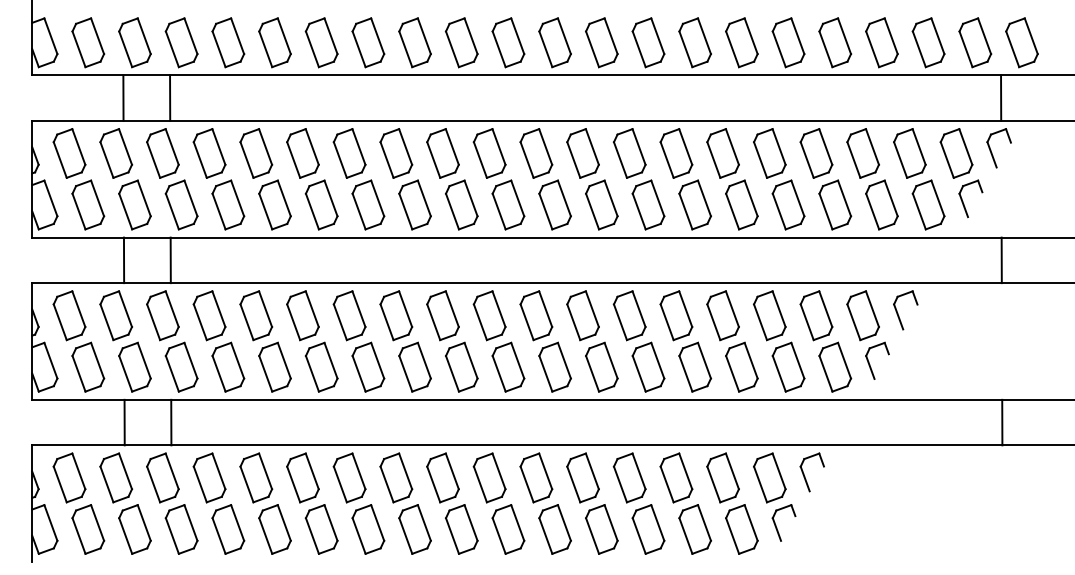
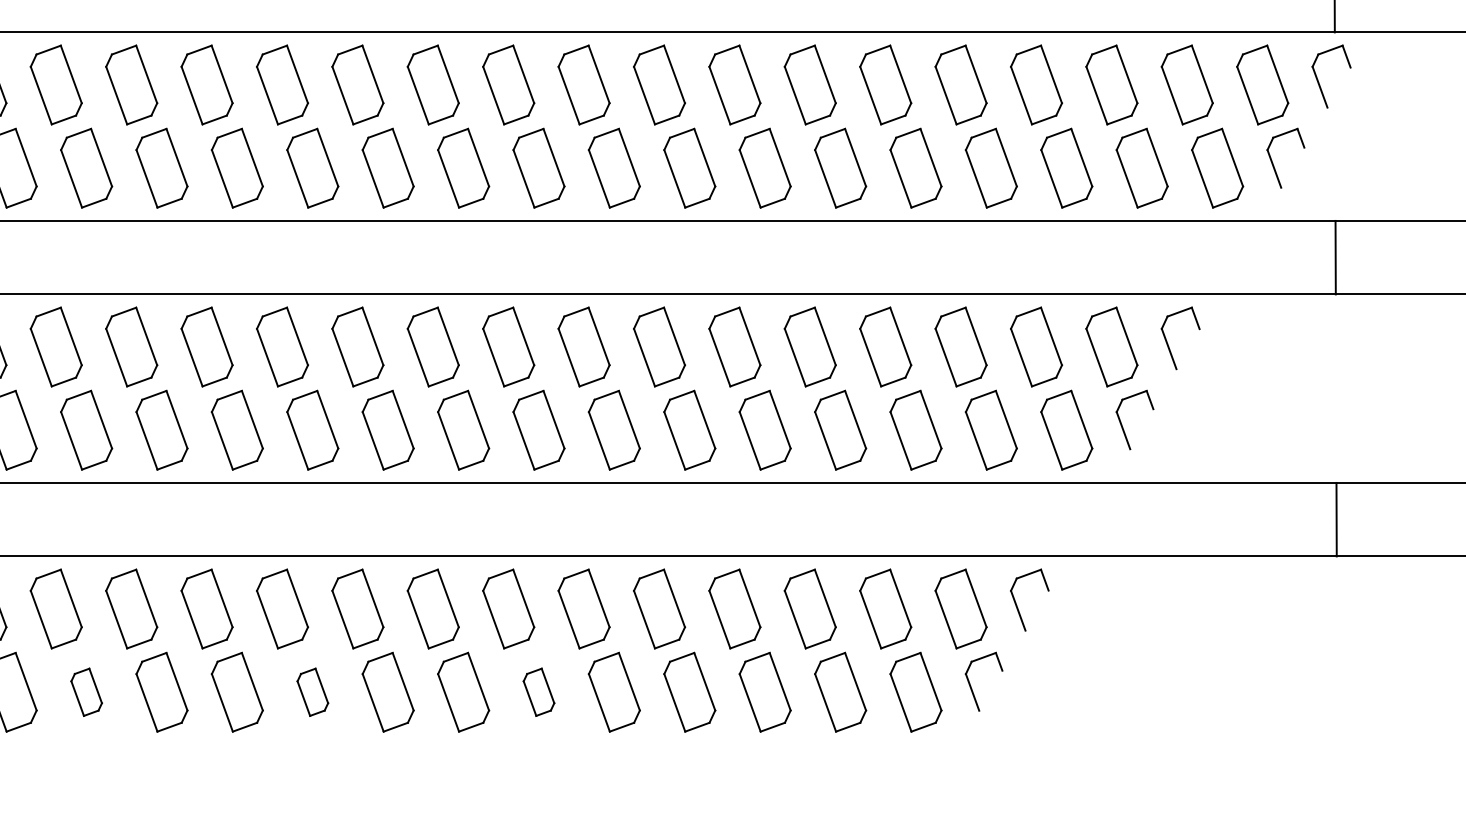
part: (228, 529) -> (86, 692), size x0.6
part: (368, 529) -> (312, 692), size x0.6
part: (508, 529) -> (539, 692), size x0.6

